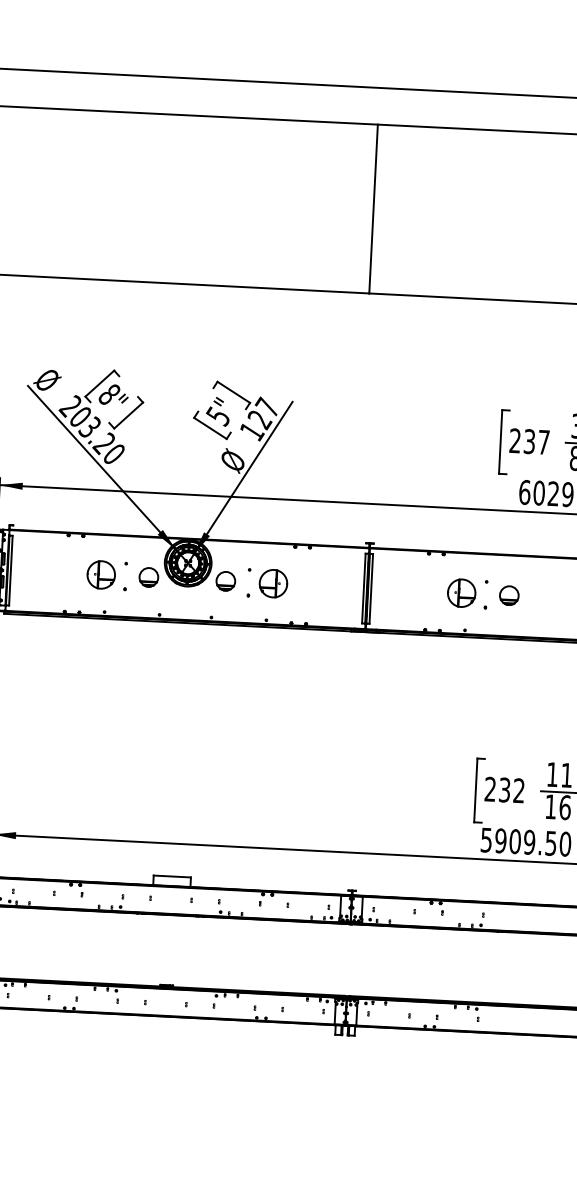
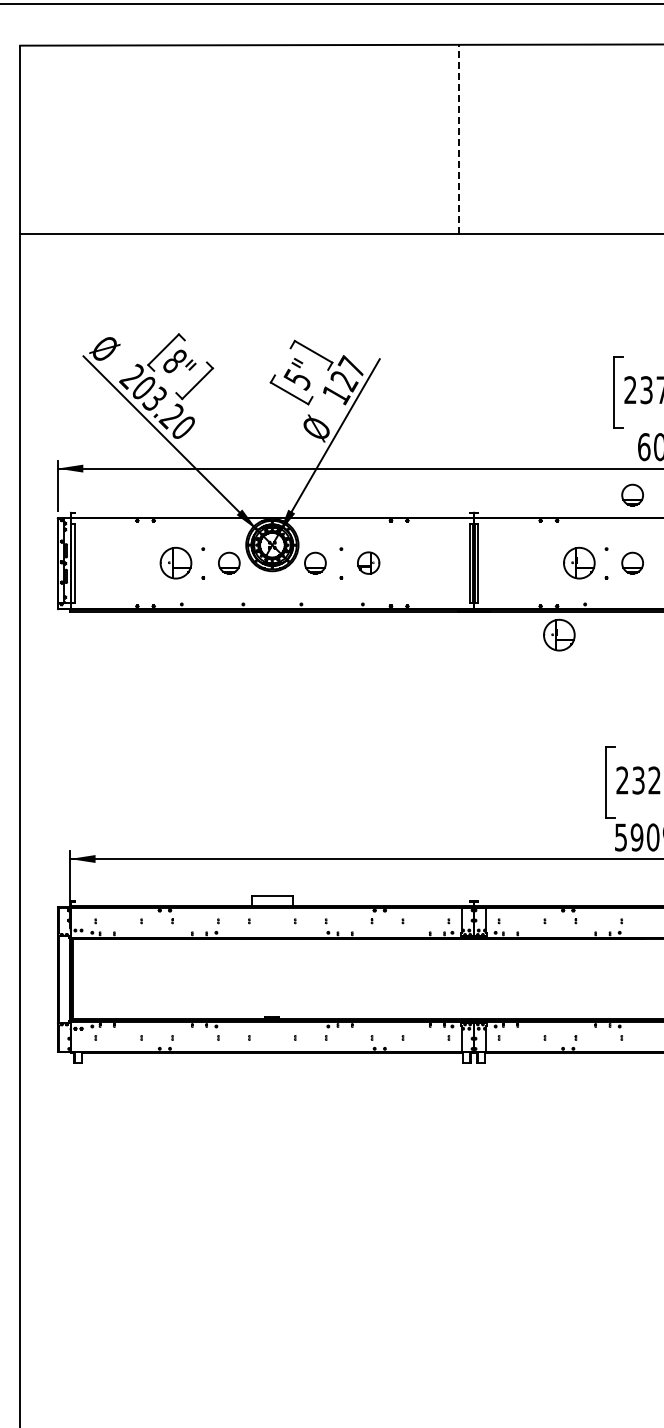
line: (373, 208) -> (459, 138), solid -> dashed
part: (512, 534) -> (632, 494), added
part: (273, 583) -> (368, 562), size x0.7
part: (440, 656) -> (559, 634), added

